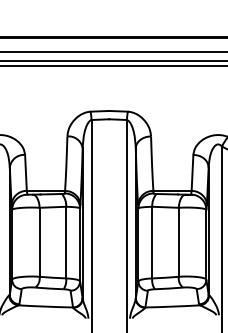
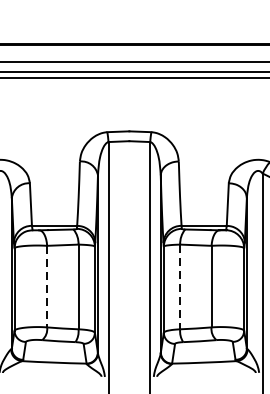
line: (39, 242) -> (46, 286), solid -> dashed
line: (152, 242) -> (180, 286), solid -> dashed

